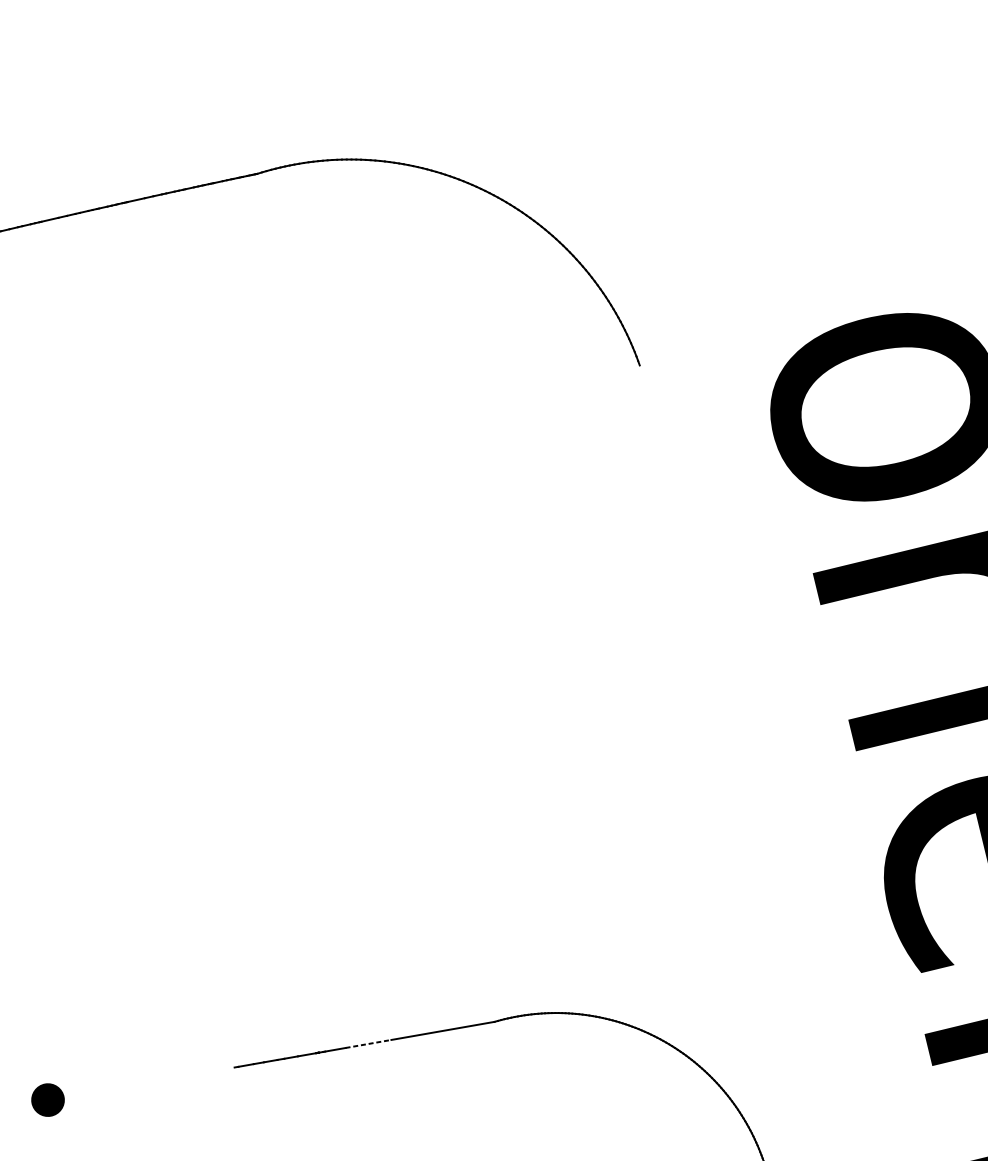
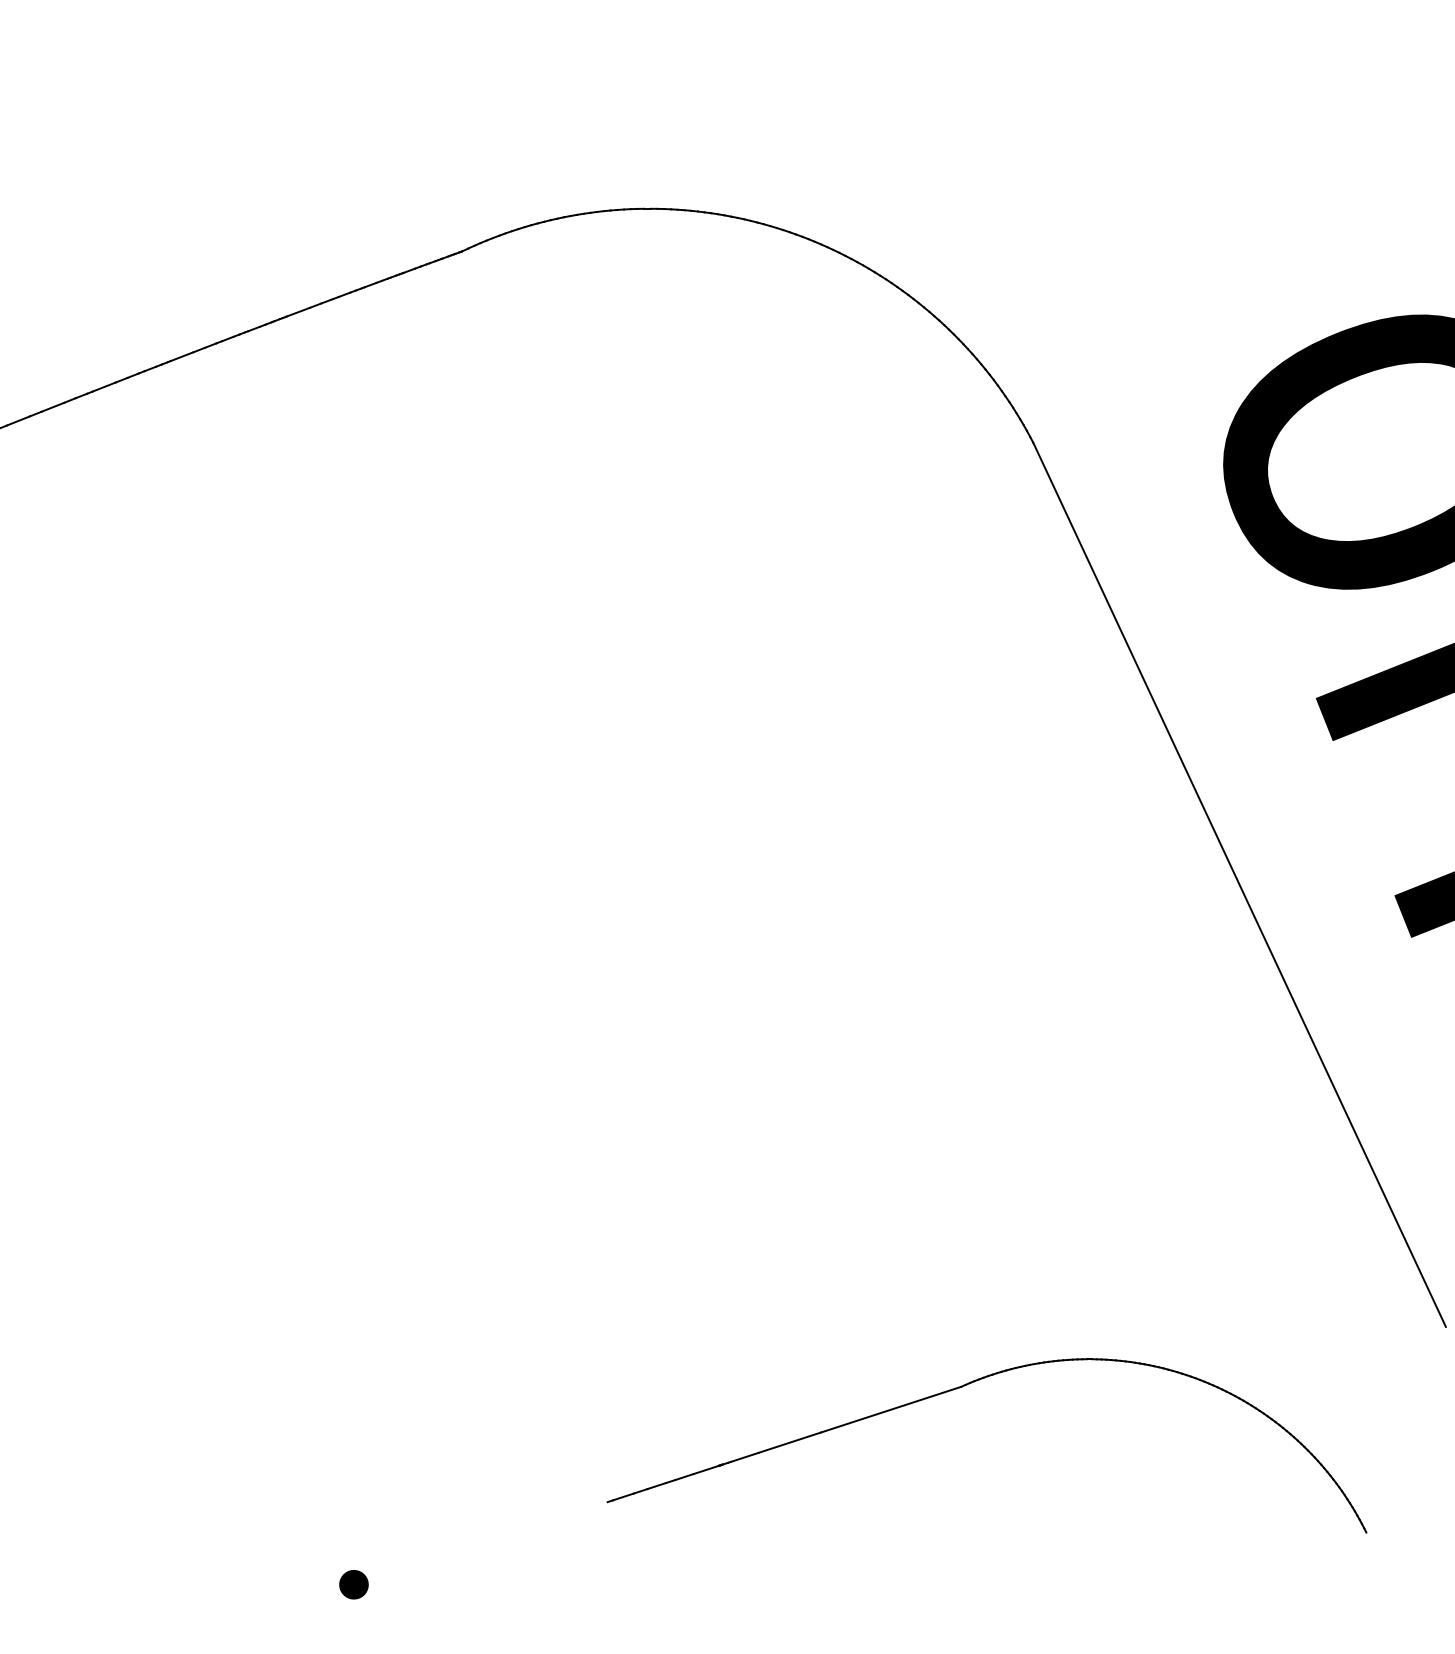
line: (740, 696) -> (1239, 884), added
line: (368, 1043) -> (789, 1442), dashed -> solid
part: (47, 1099) -> (353, 1584), size x0.62

